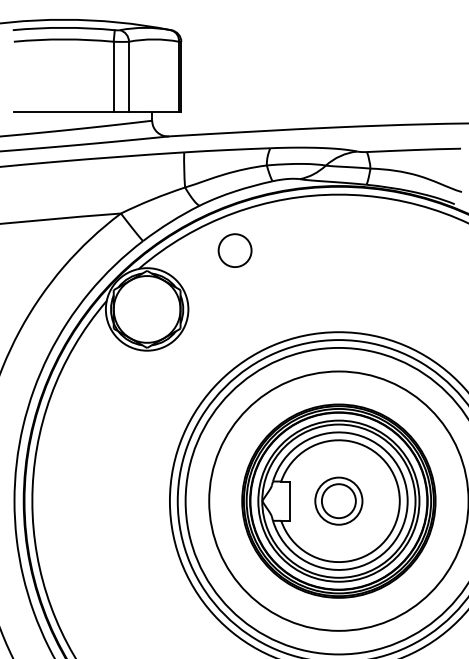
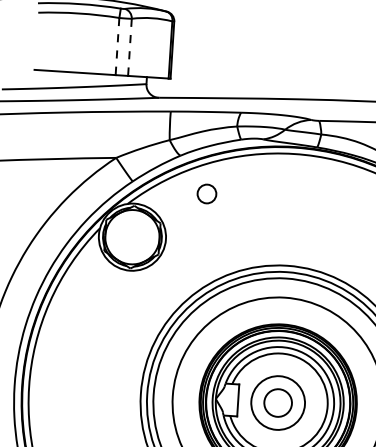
line: (113, 77) -> (117, 46), solid -> dashed
line: (129, 77) -> (130, 47), solid -> dashed
circle: (234, 250) -> (206, 193), size x0.7
circle: (338, 500) -> (277, 402), size x1.4

